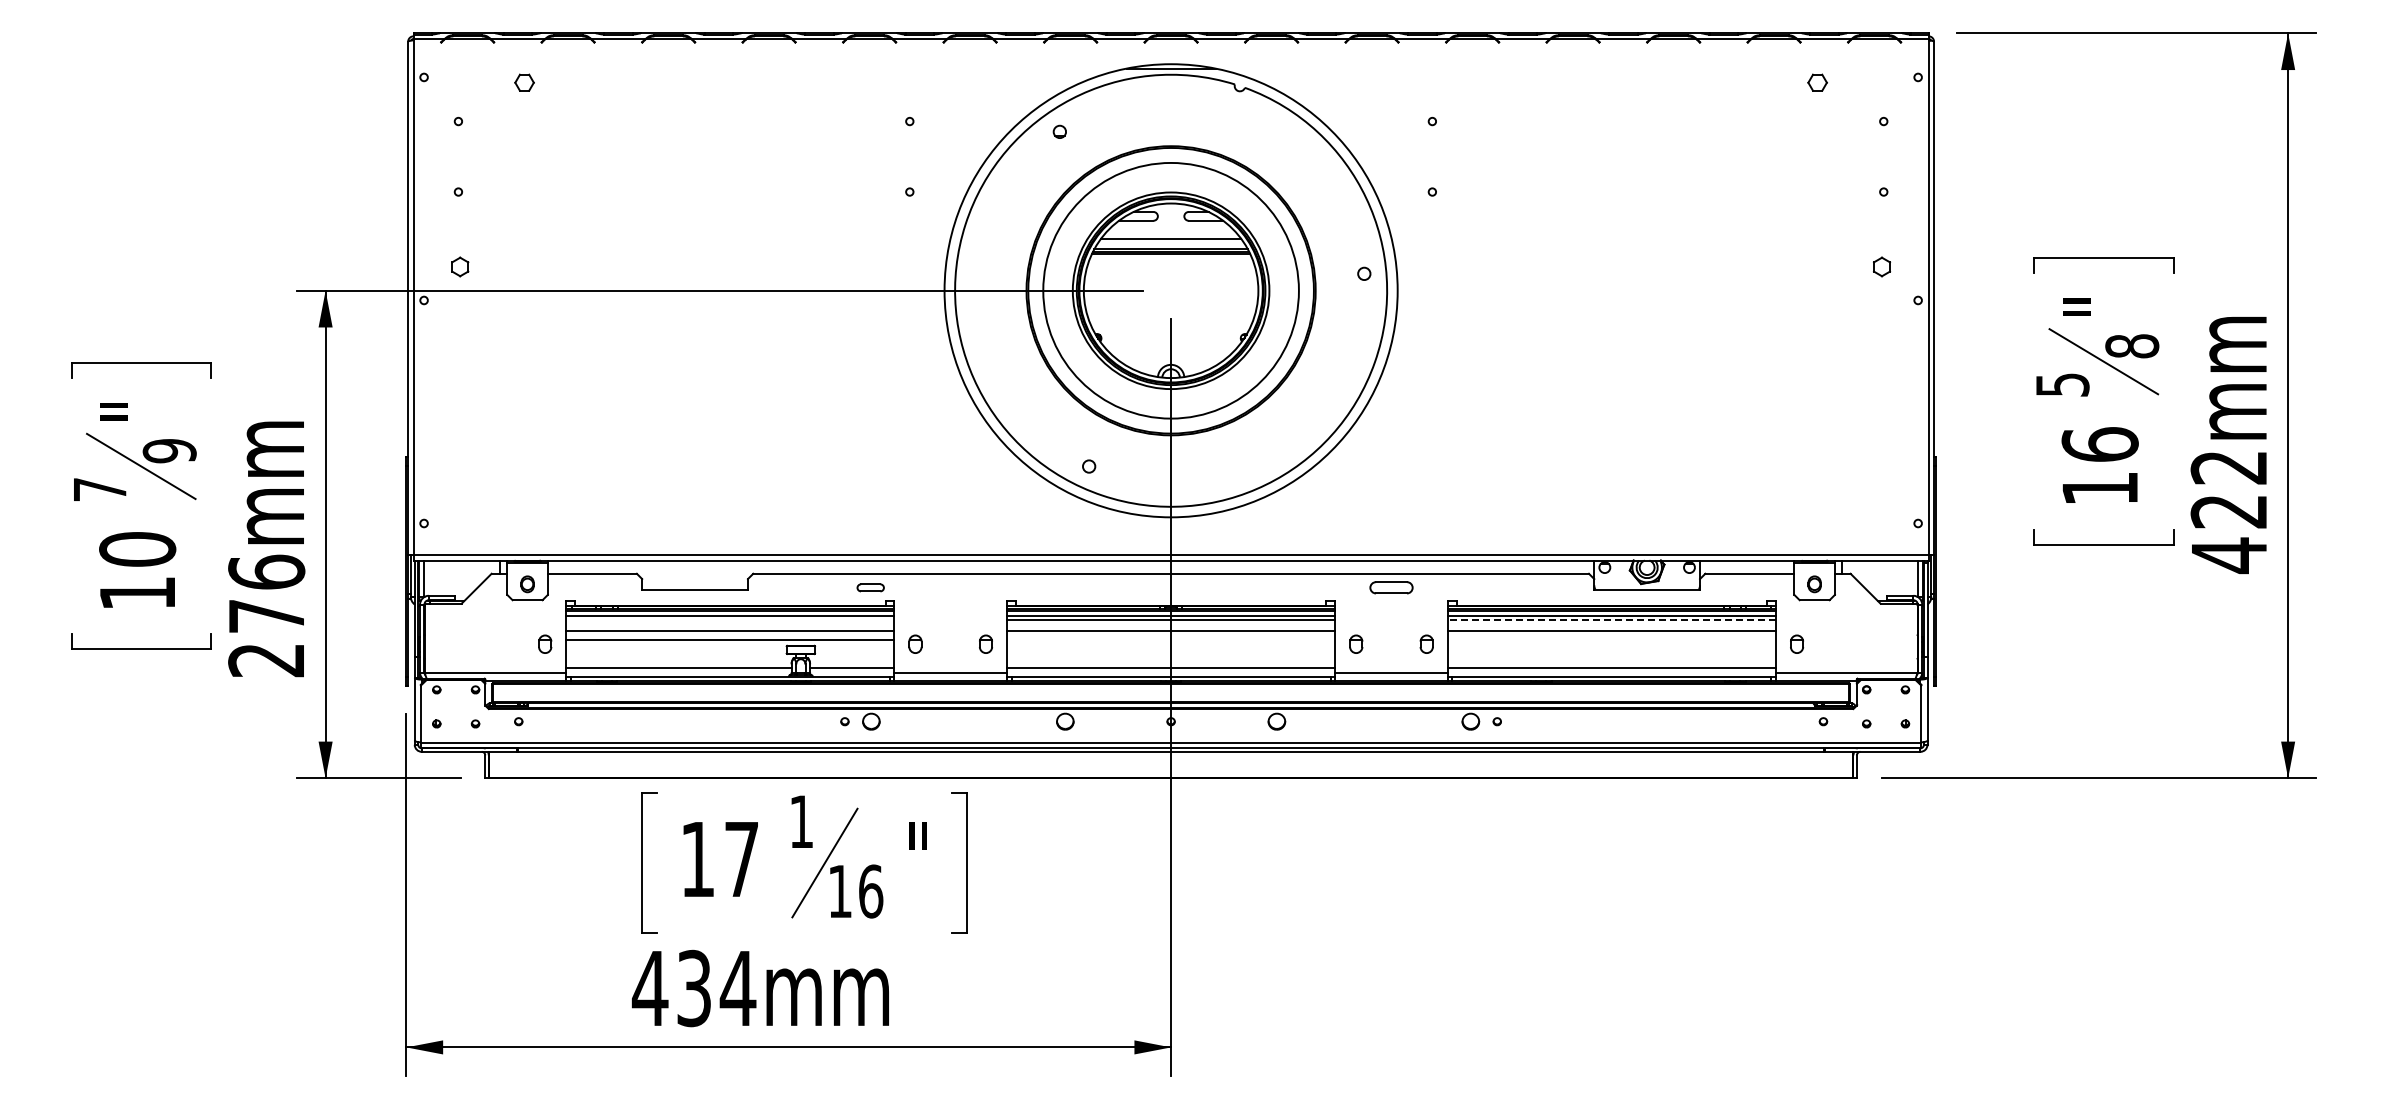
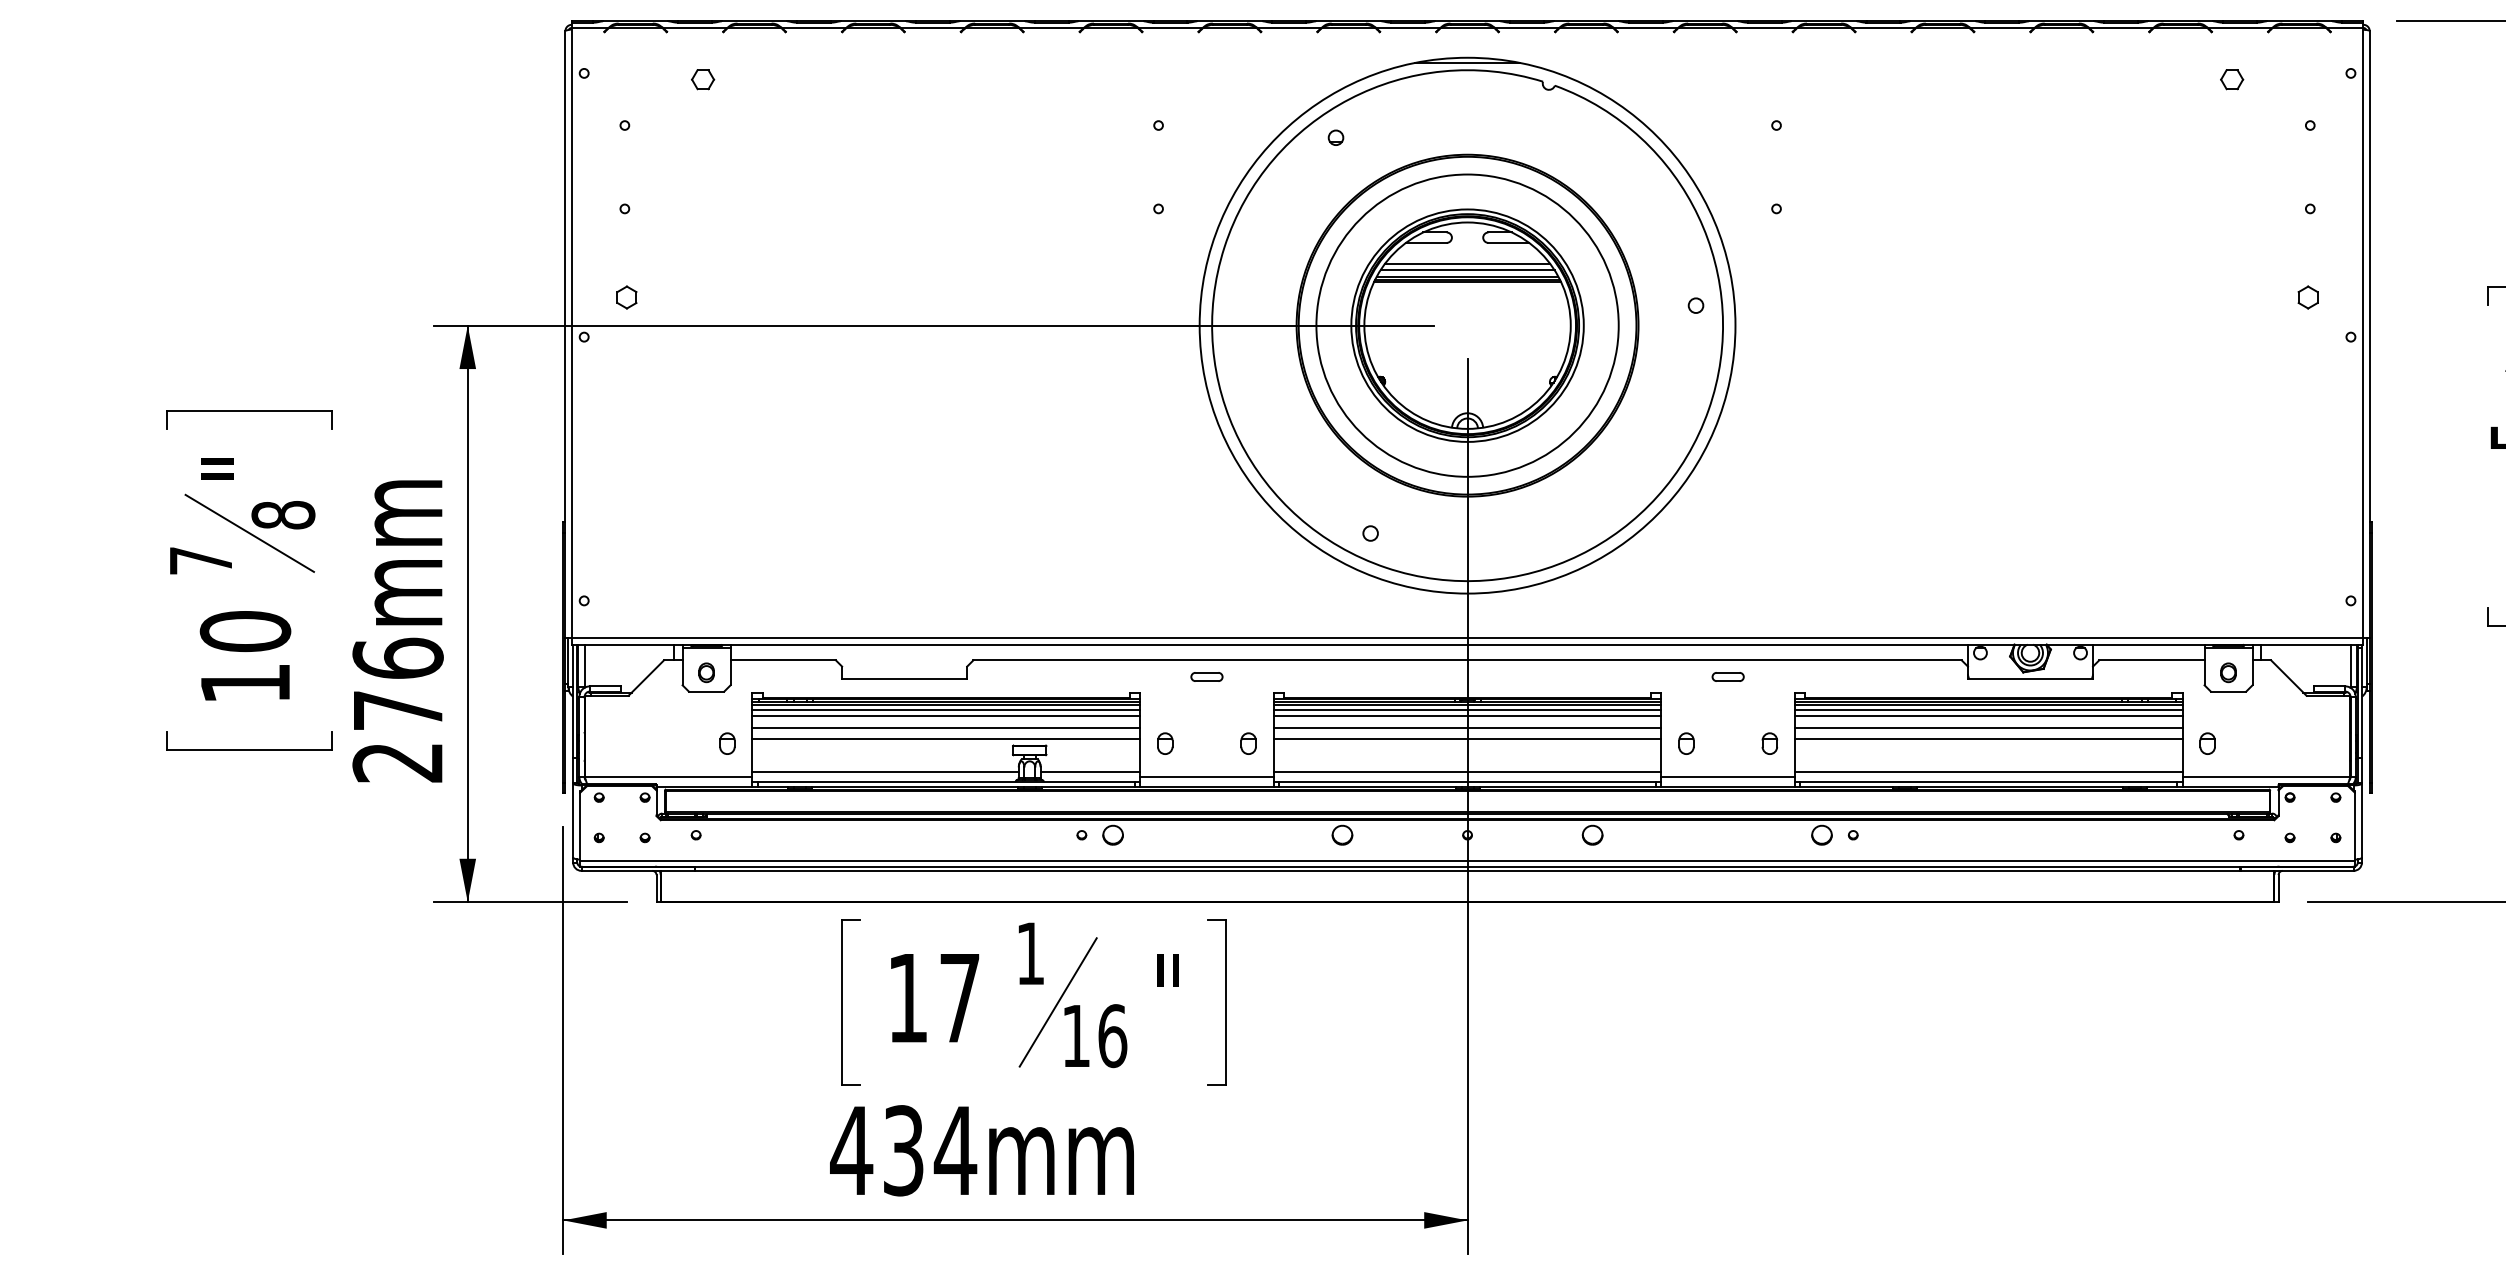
line: (1170, 243) -> (1466, 269), added
text: (169, 451) -> (283, 515), 9 -> 8
part: (870, 587) -> (1206, 676), moved
part: (1391, 587) -> (1728, 676), size x0.62
line: (730, 620) -> (946, 715), added
line: (1611, 620) -> (1988, 715), dashed -> solid
line: (1171, 639) -> (1468, 738), added
line: (1611, 639) -> (1988, 738), added

